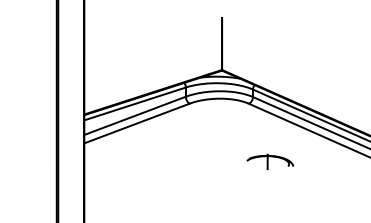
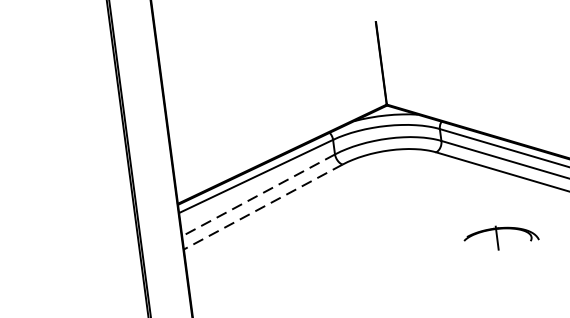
line: (134, 116) -> (257, 196), solid -> dashed
line: (136, 123) -> (262, 207), solid -> dashed
part: (270, 161) -> (501, 236), moved

